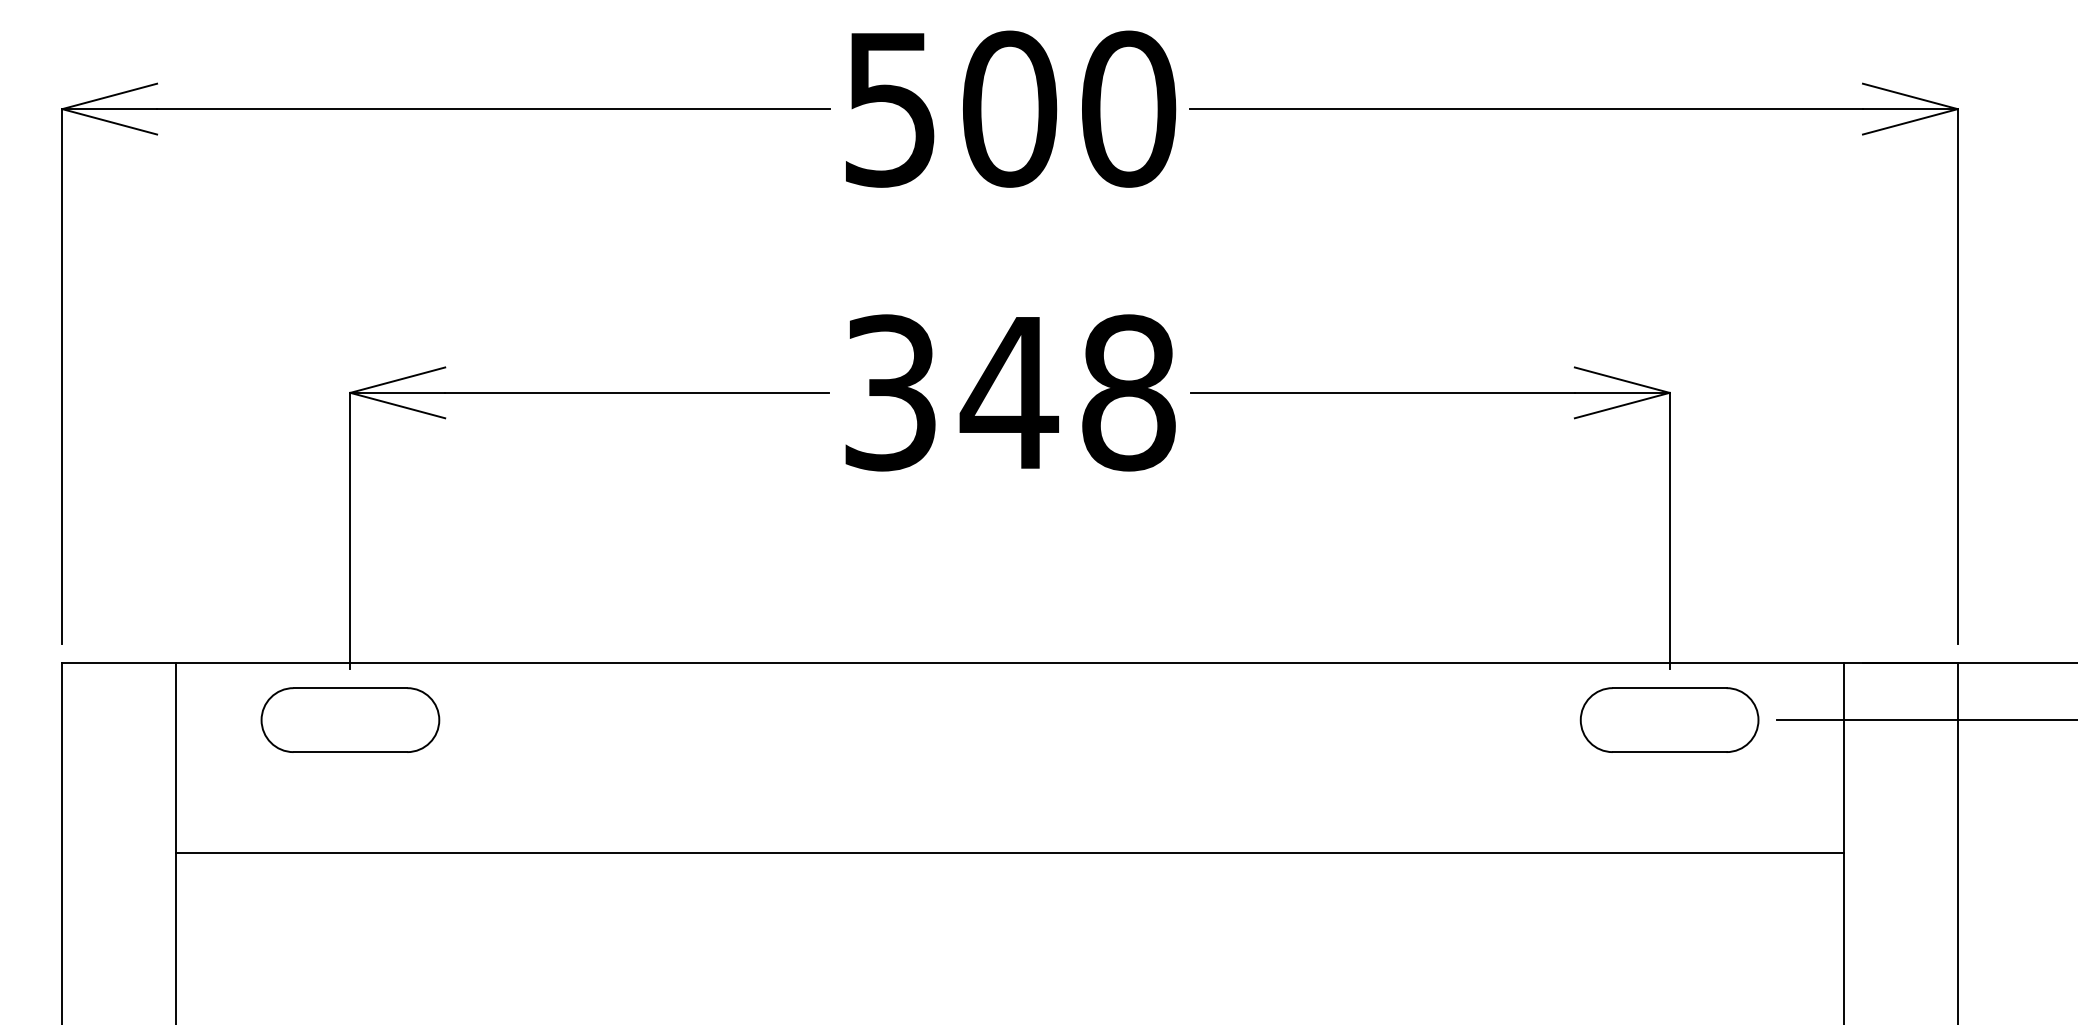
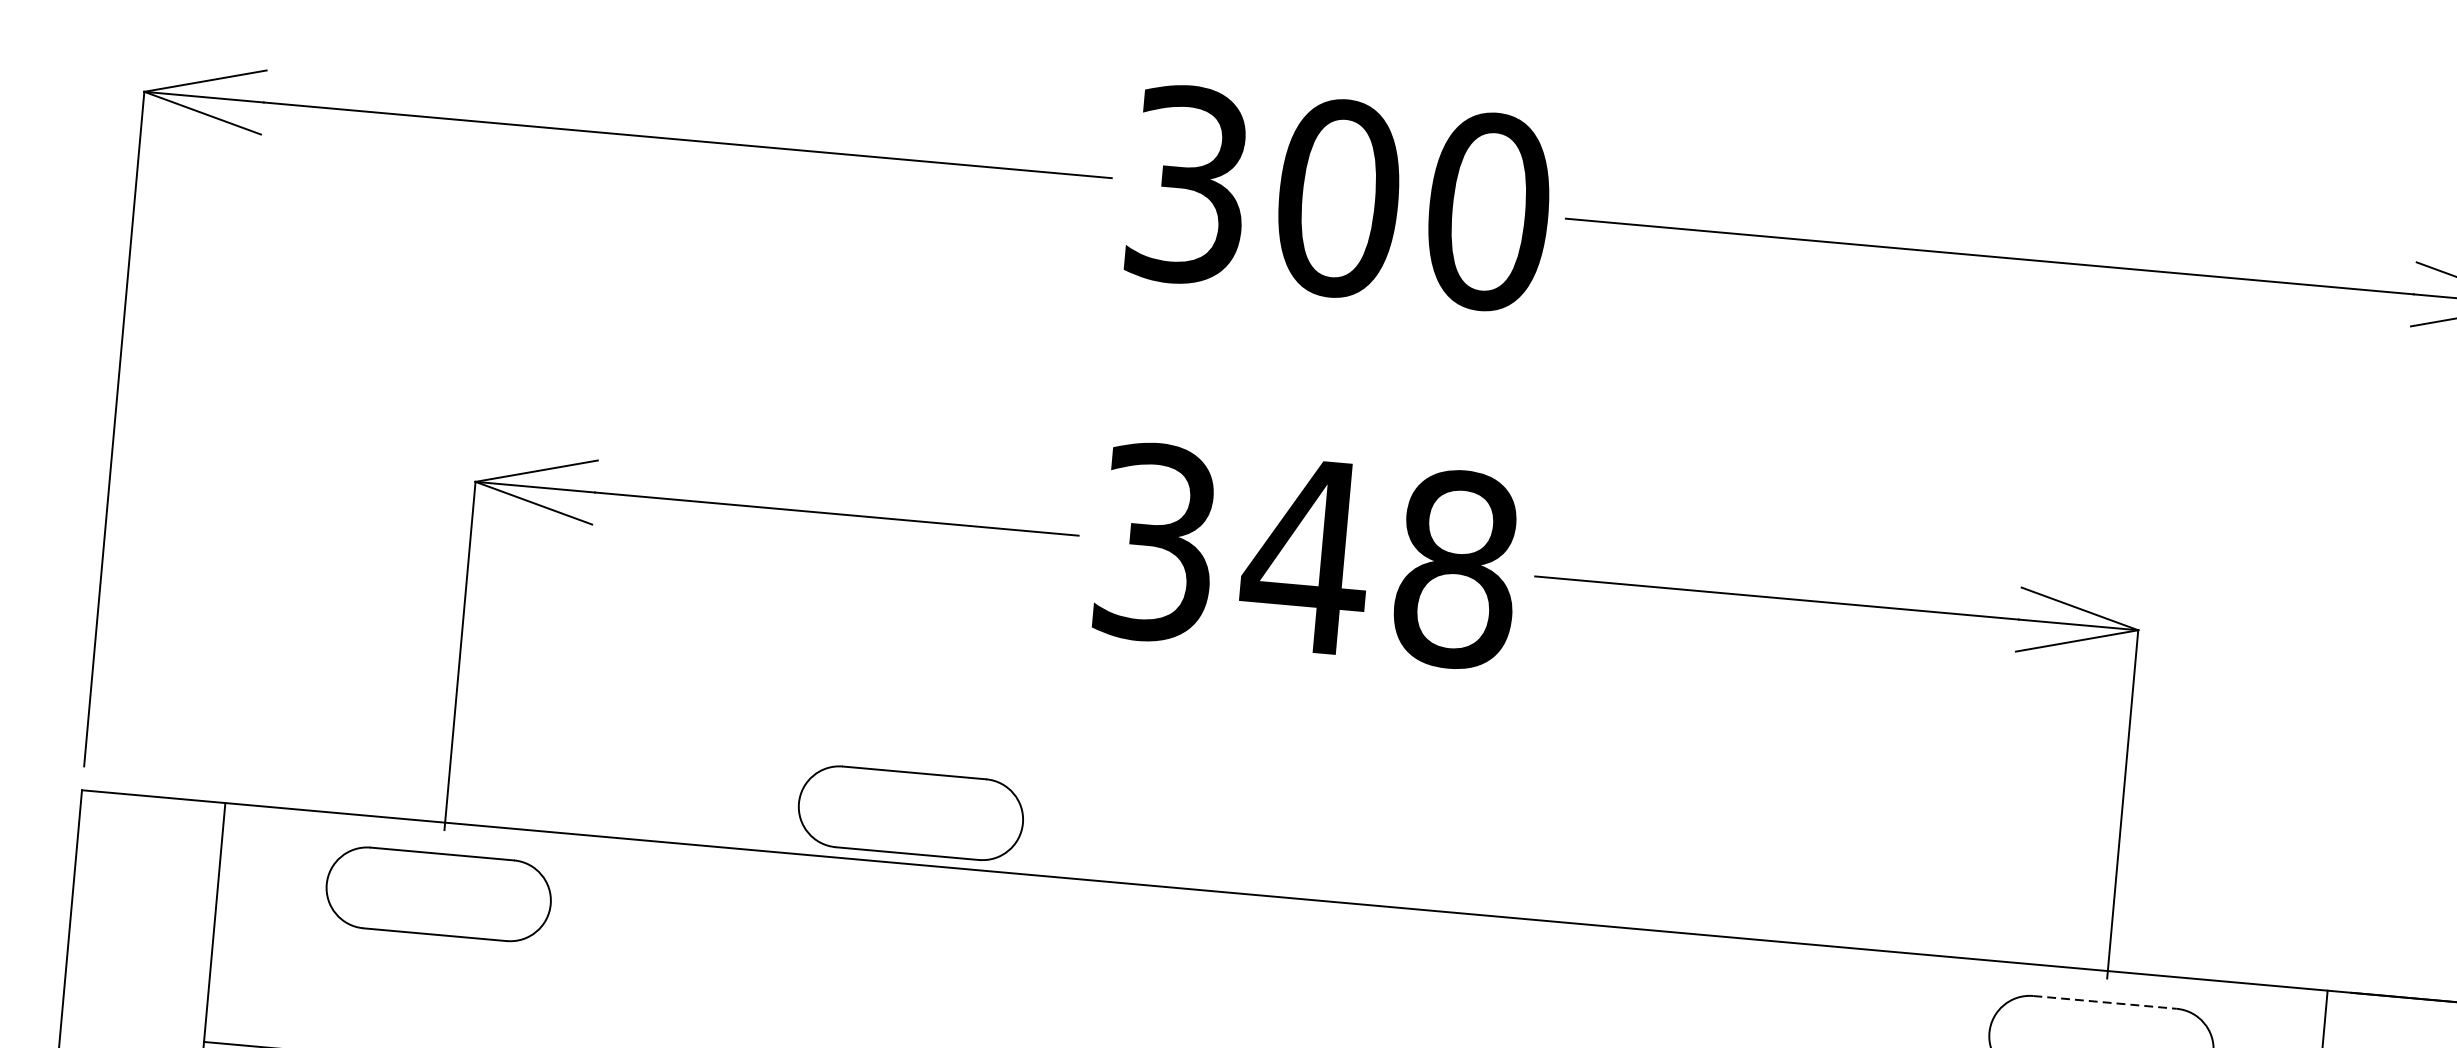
text: (890, 108) -> (1188, 184), 500 -> 300
part: (716, 622) -> (911, 812), added
line: (1669, 688) -> (2104, 1002), solid -> dashed

